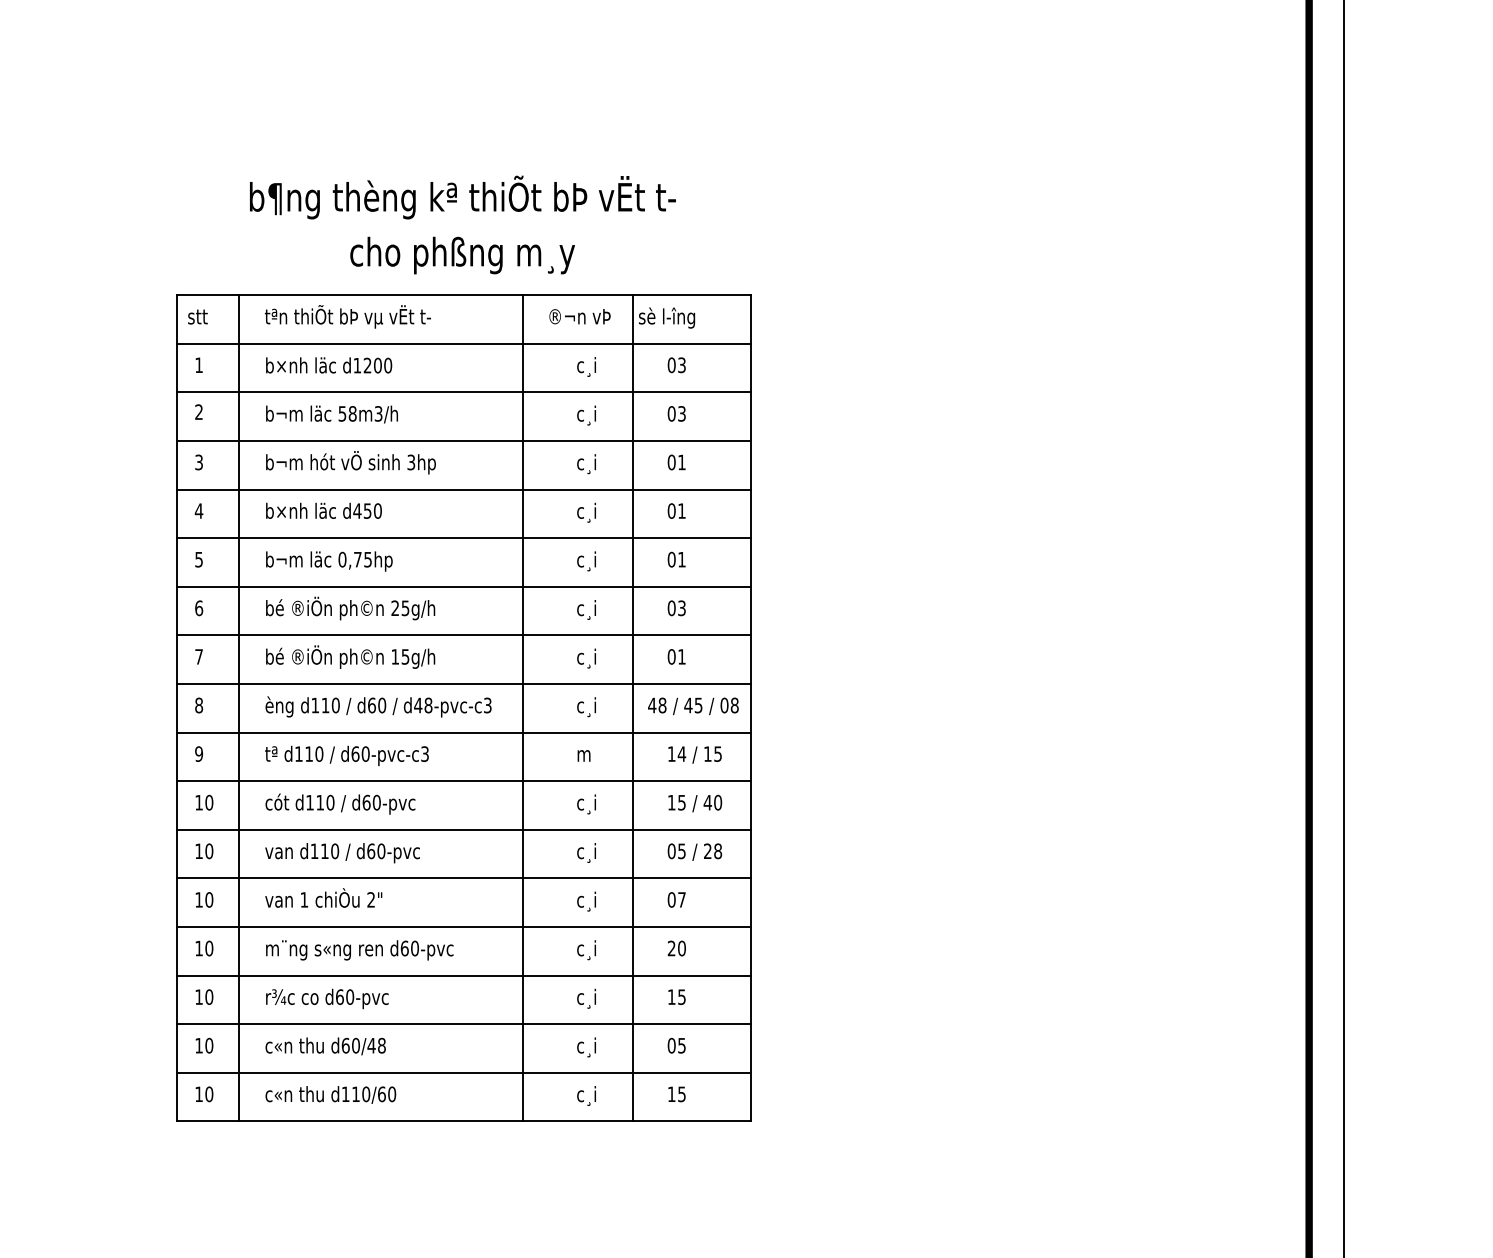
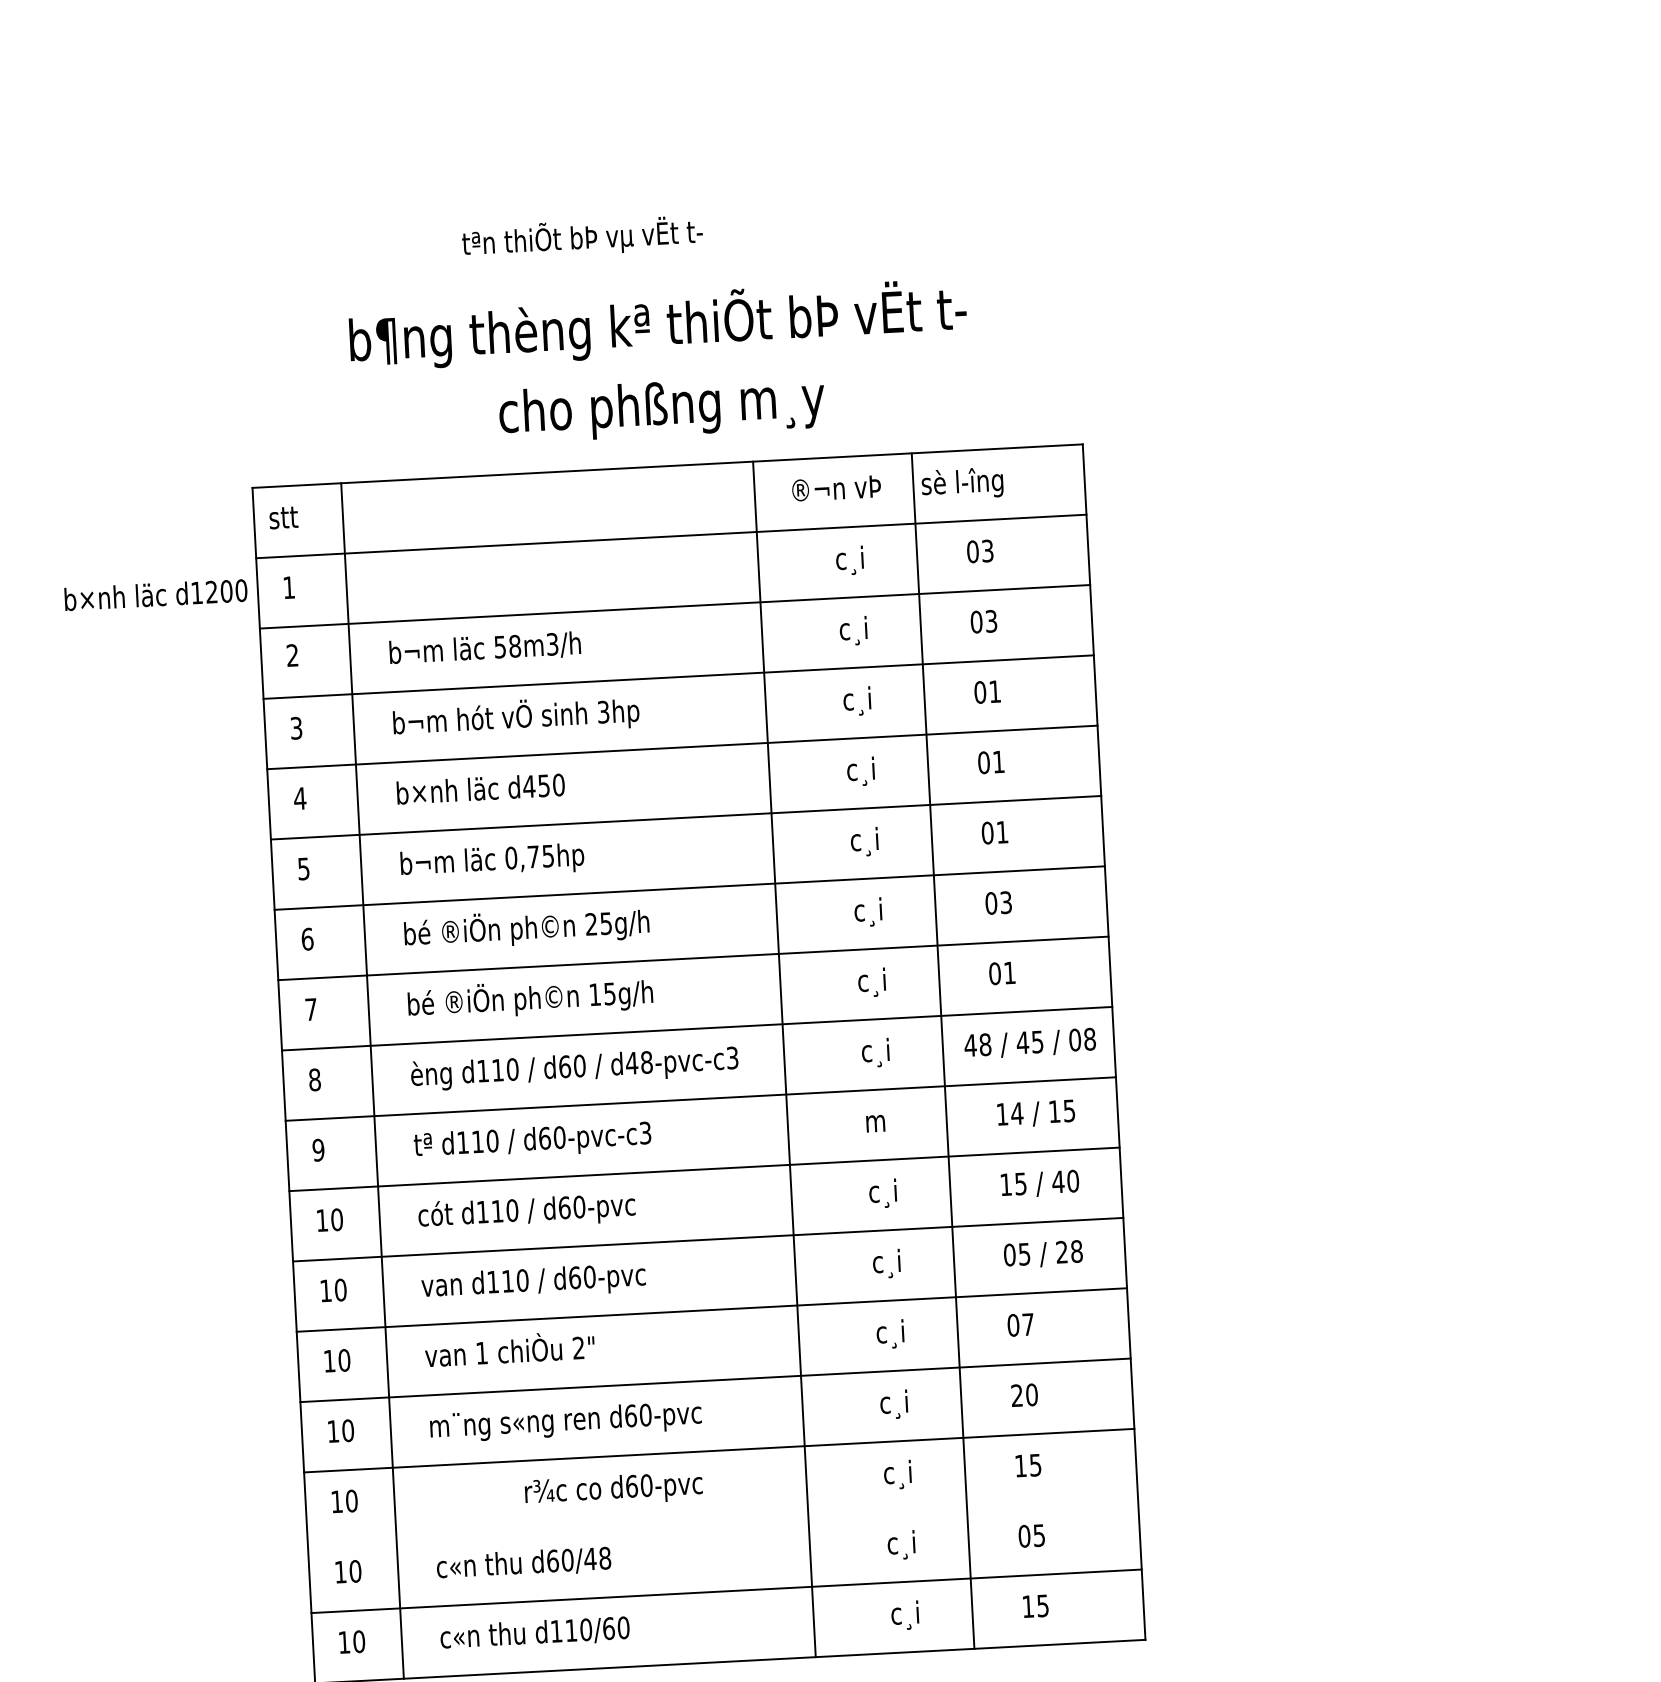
text: (347, 316) -> (581, 237), moved
text: (329, 365) -> (156, 594), moved
text: (327, 998) -> (614, 1489), moved
line: (464, 1024) -> (723, 1521), removed

